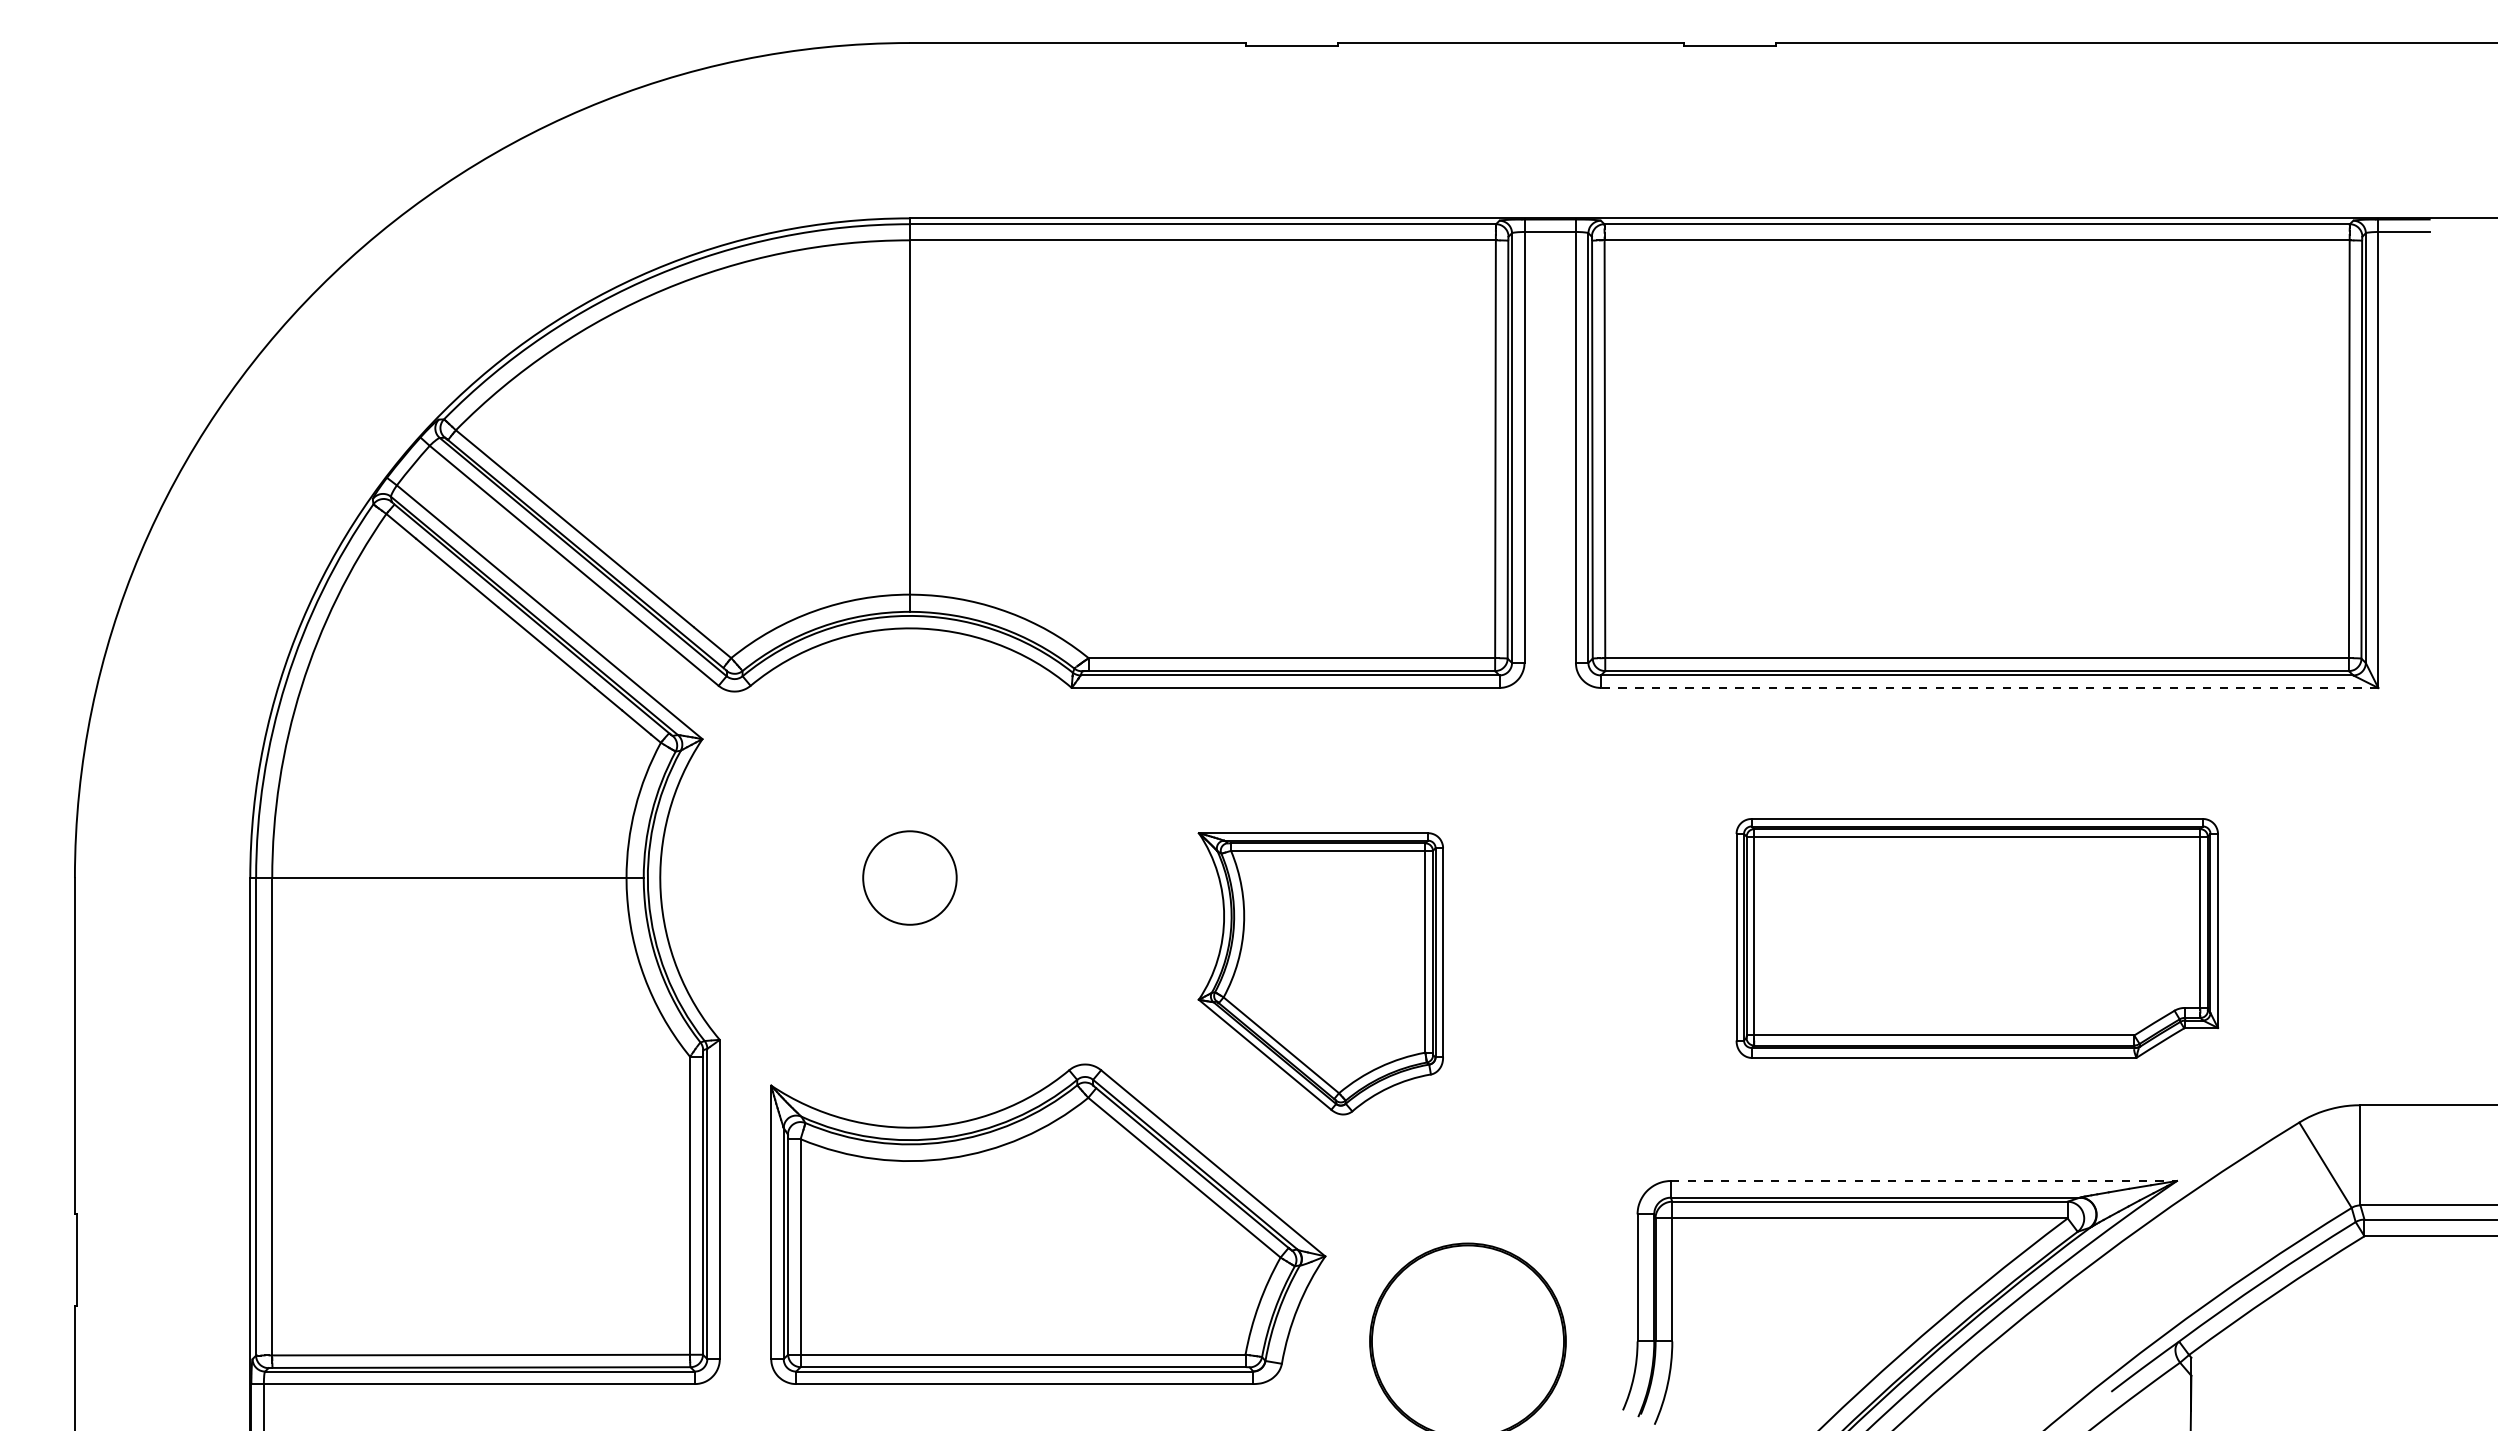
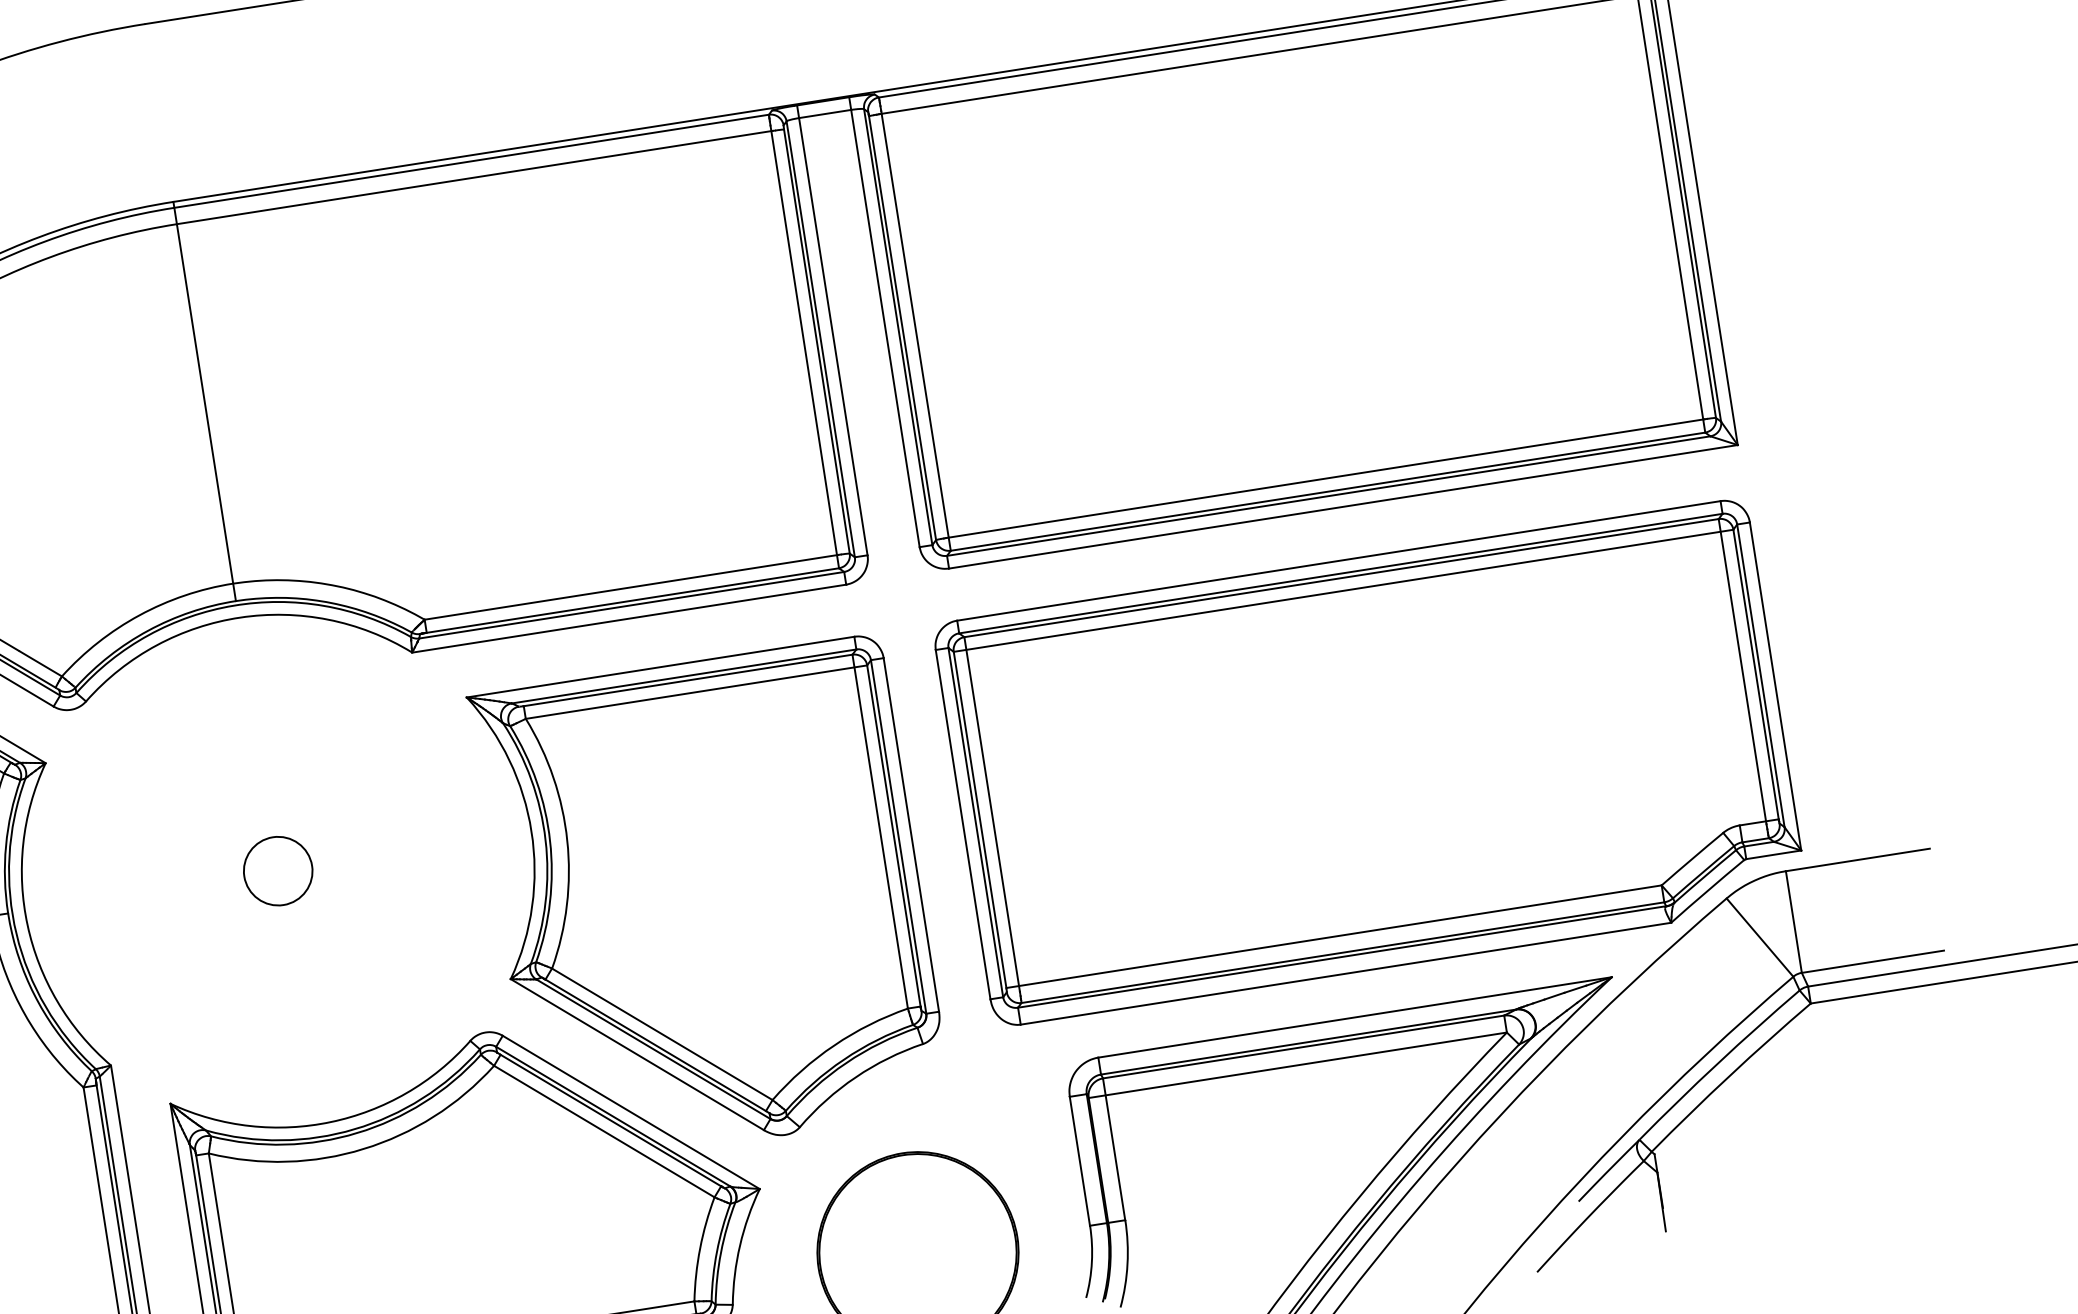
line: (1989, 688) -> (1343, 507), dashed -> solid
circle: (909, 877) -> (277, 870), size x0.71
part: (1977, 938) -> (1370, 762), size x1.67
part: (1320, 973) -> (709, 902), size x1.67
line: (1924, 1180) -> (1355, 1016), dashed -> solid

